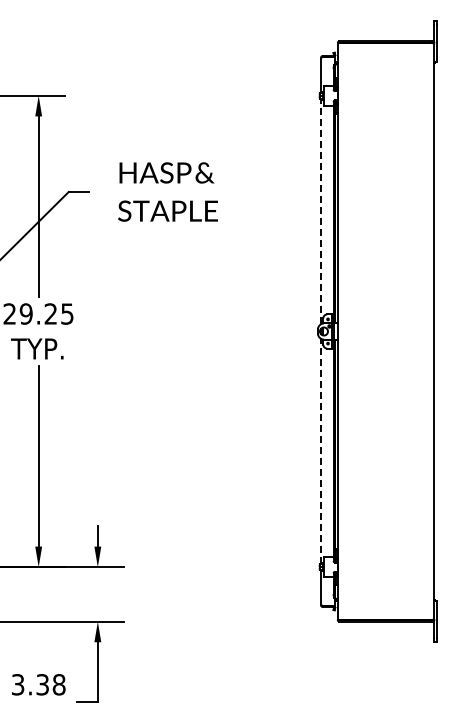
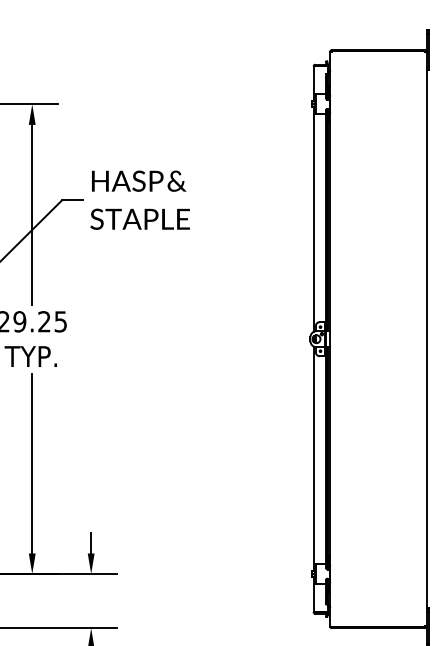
text: (167, 191) -> (139, 199), moved
line: (321, 211) -> (314, 219), dashed -> solid
line: (321, 451) -> (314, 458), dashed -> solid

